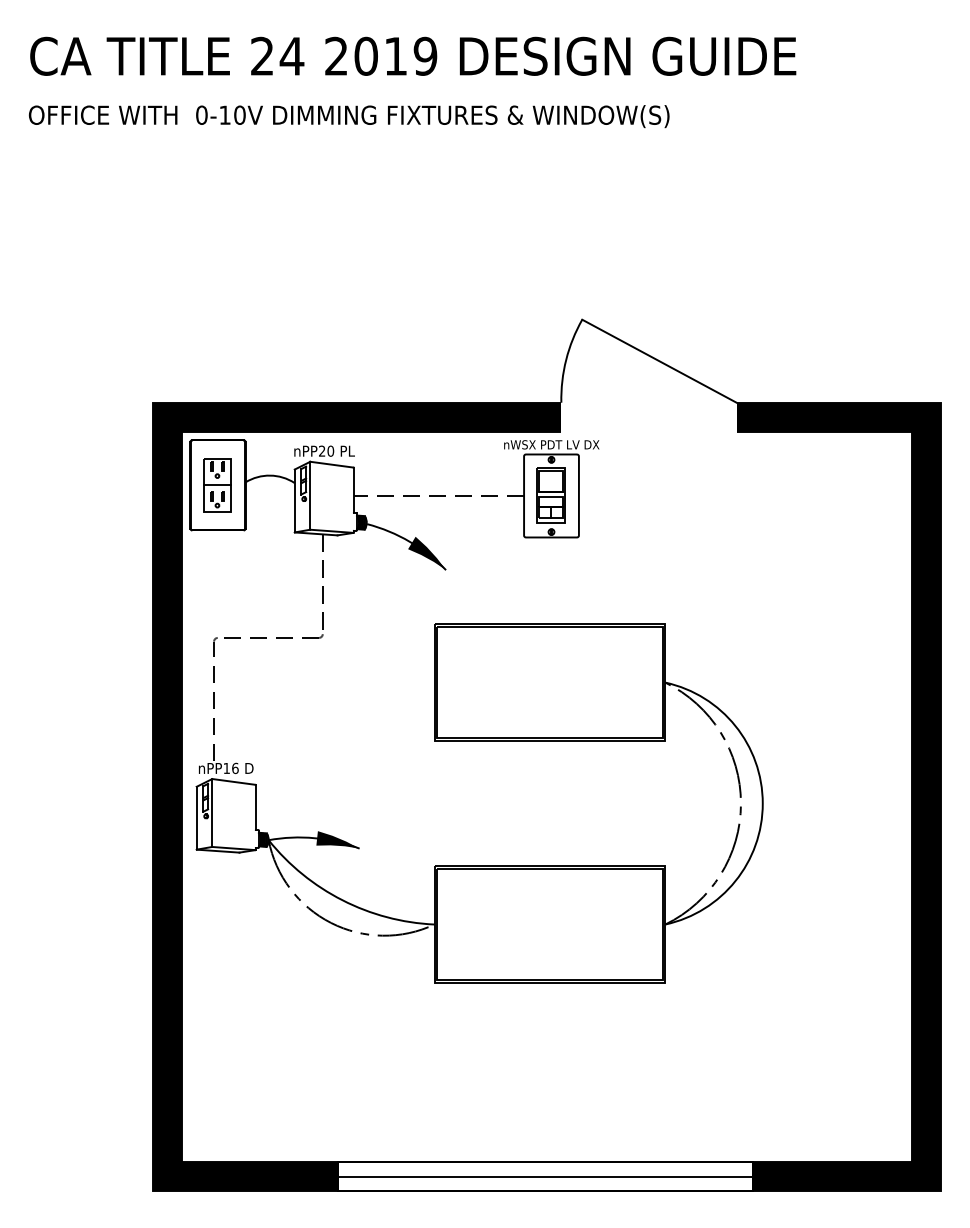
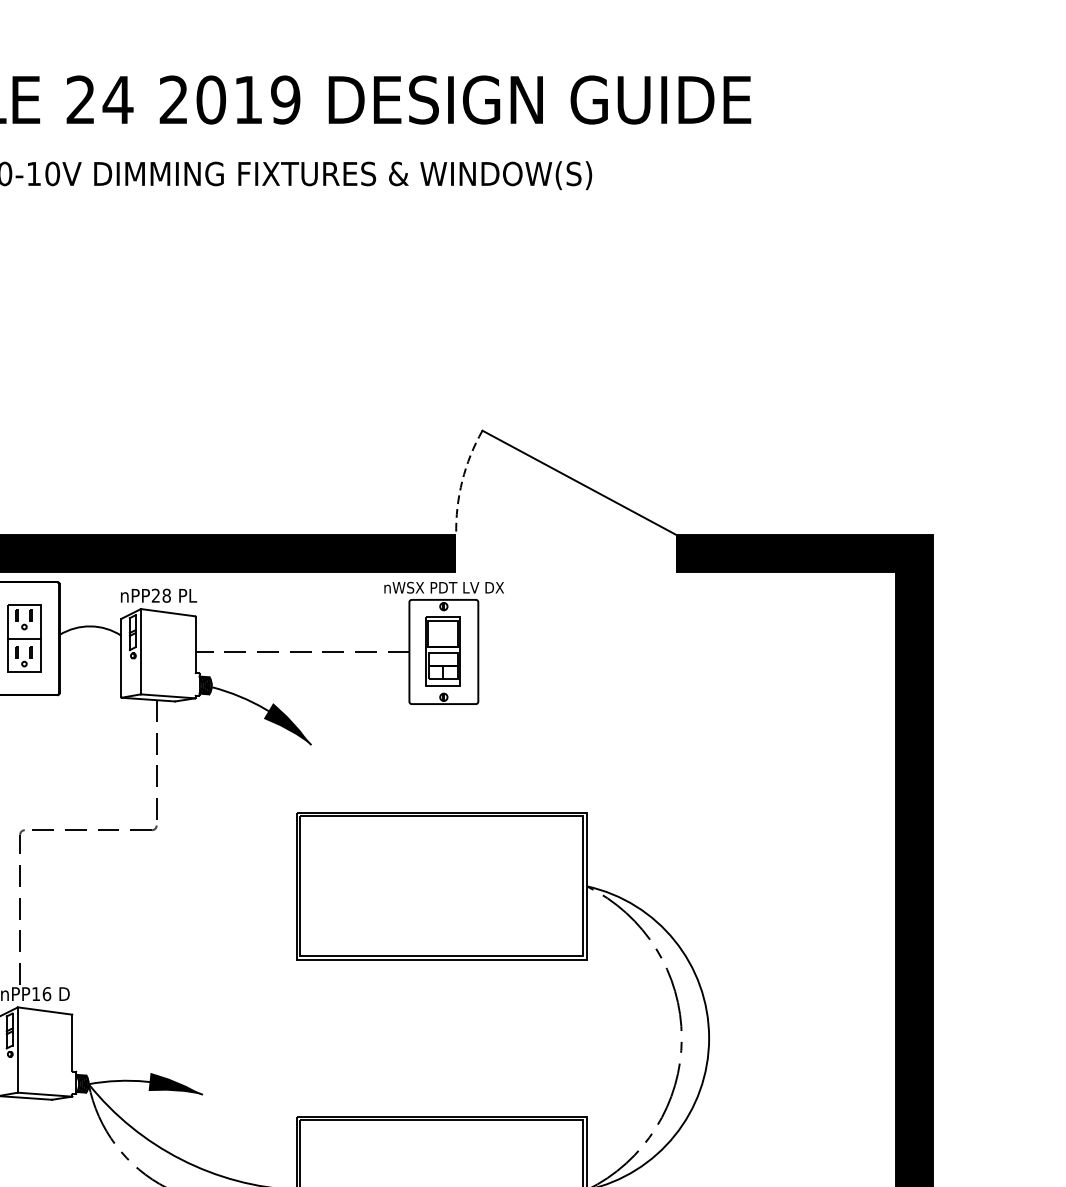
arc: (566, 359) -> (462, 480), solid -> dashed
text: (330, 450) -> (166, 594), nPP20 -> nPP28

